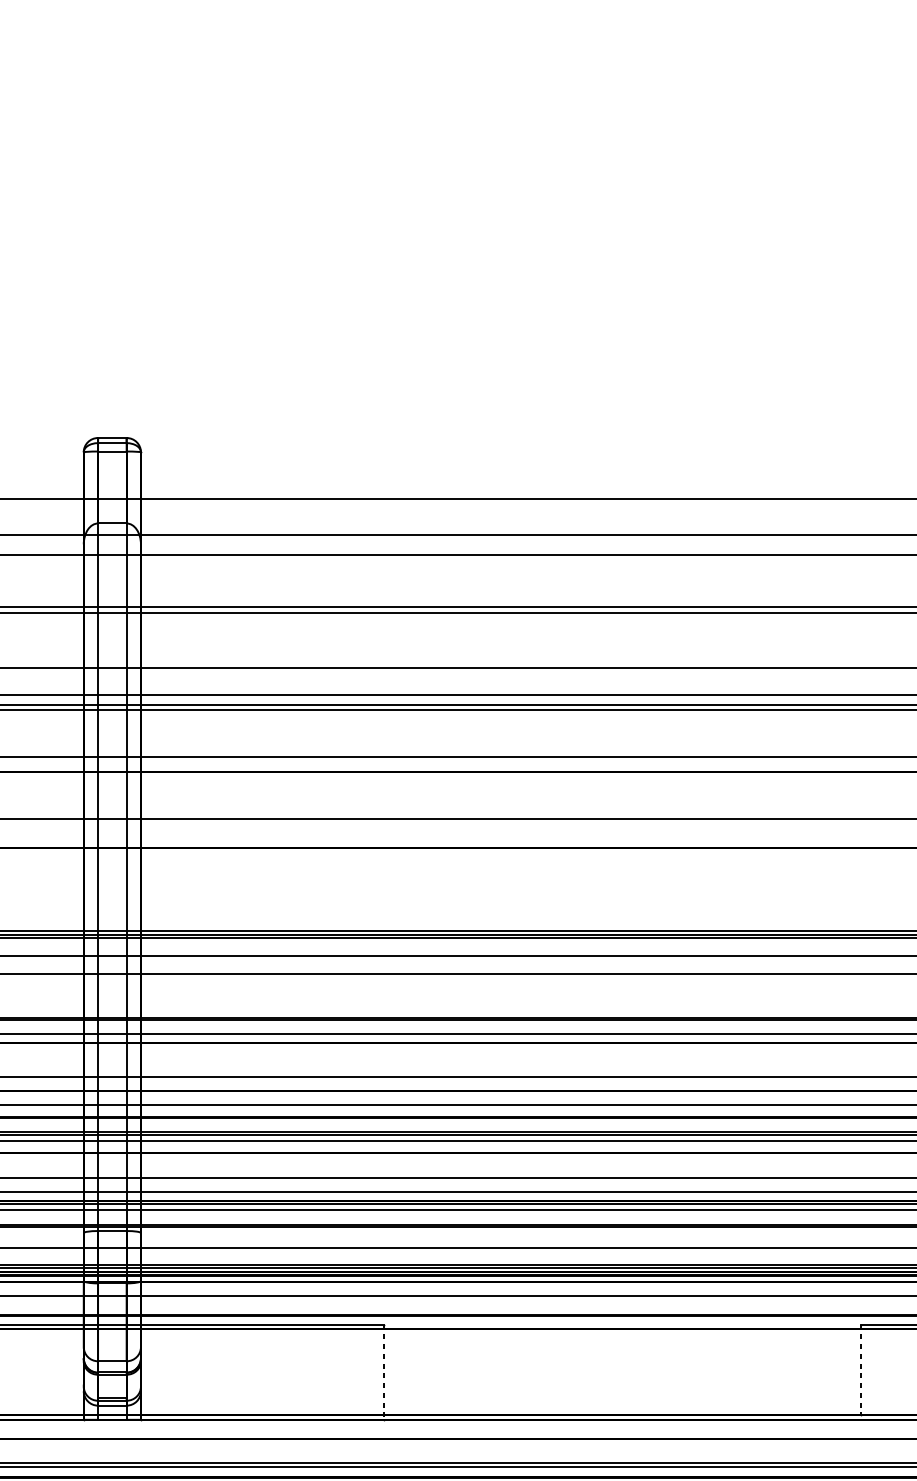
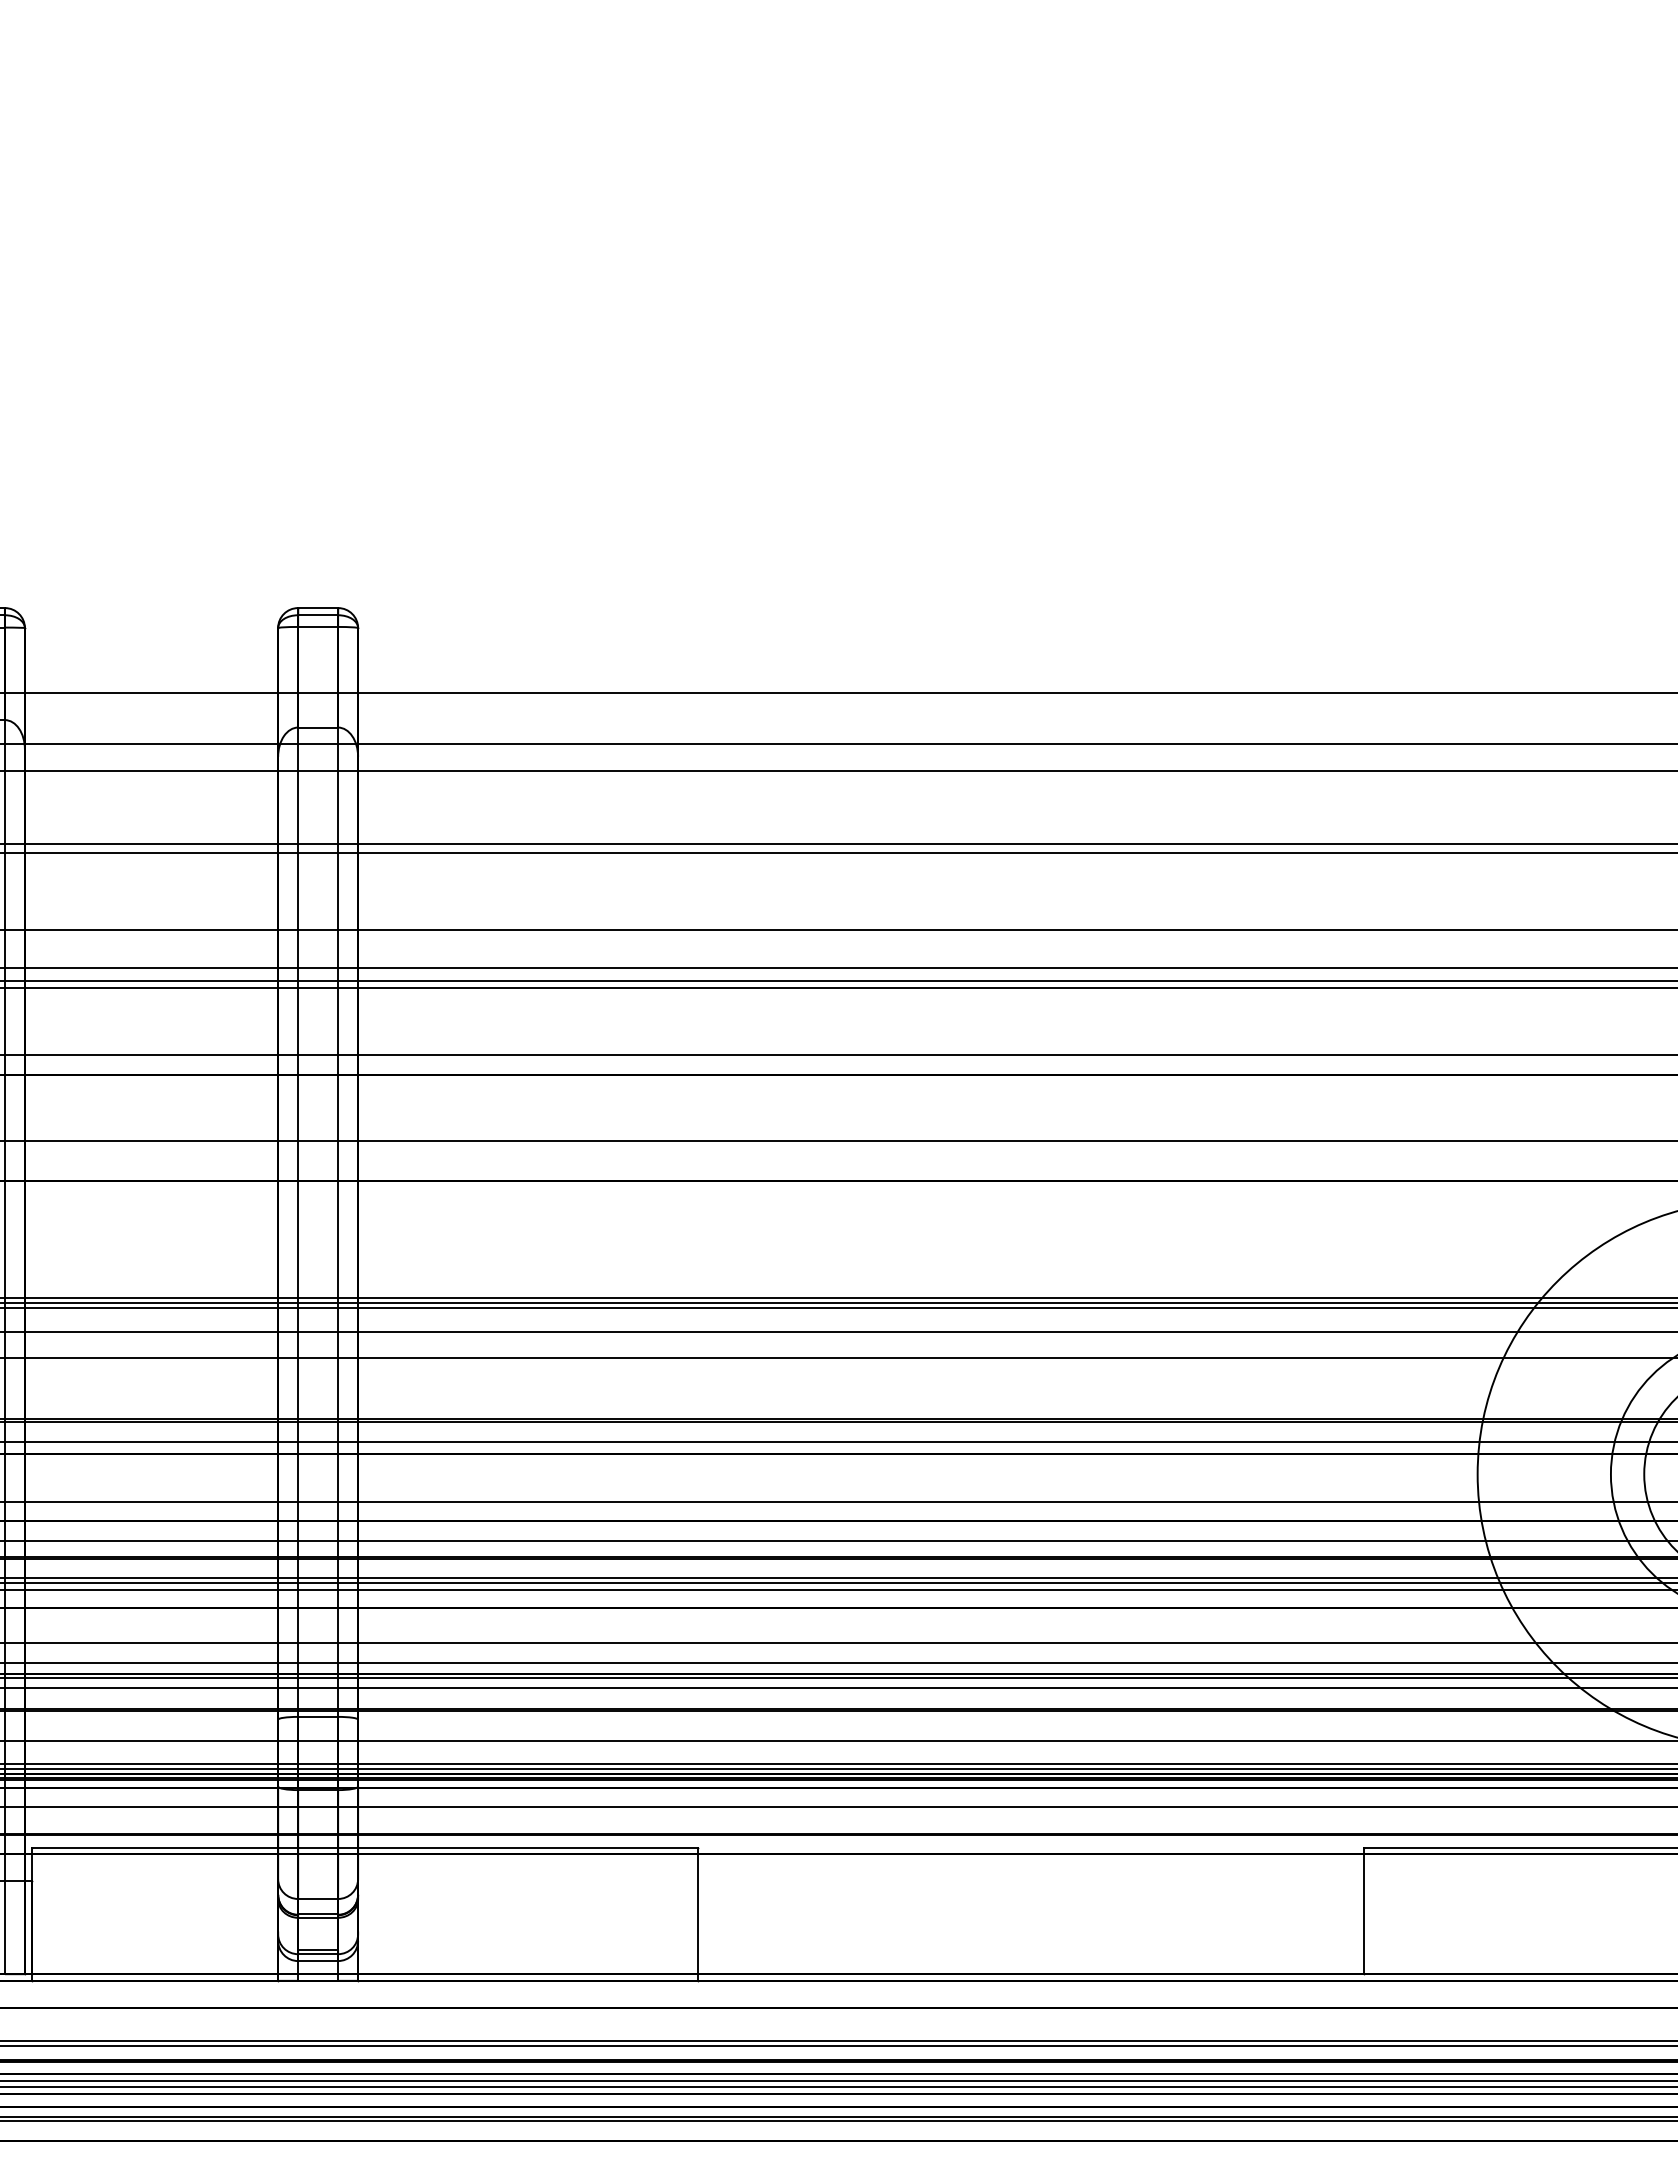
line: (860, 1370) -> (1364, 1911), dashed -> solid
line: (383, 1372) -> (697, 1914), dashed -> solid

